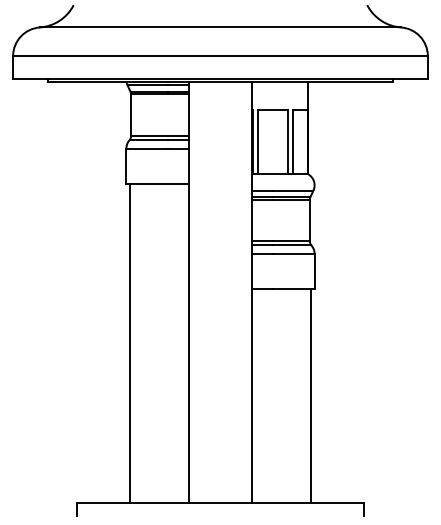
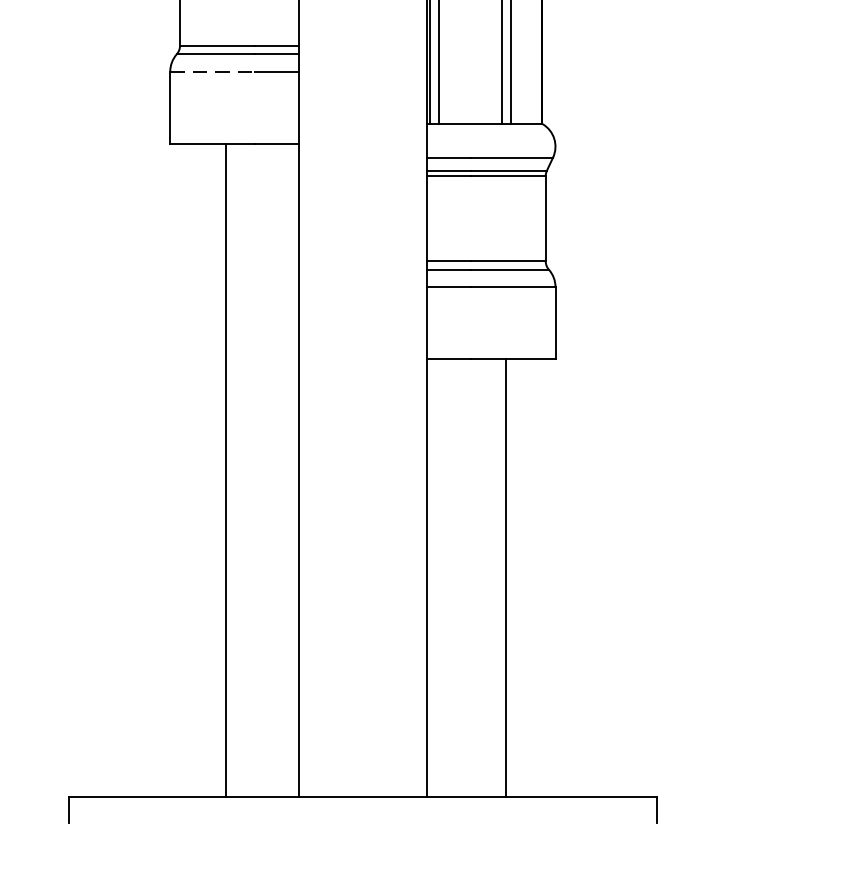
line: (147, 148) -> (213, 71), solid -> dashed
line: (129, 342) -> (225, 468), moved
line: (311, 395) -> (506, 576), moved

